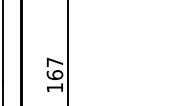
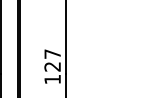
text: (54, 74) -> (52, 66), 167 -> 127

